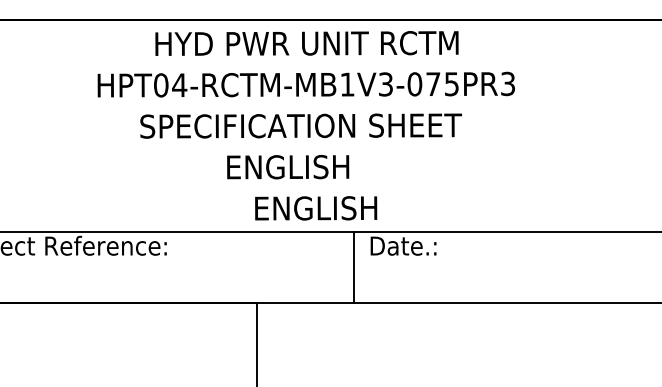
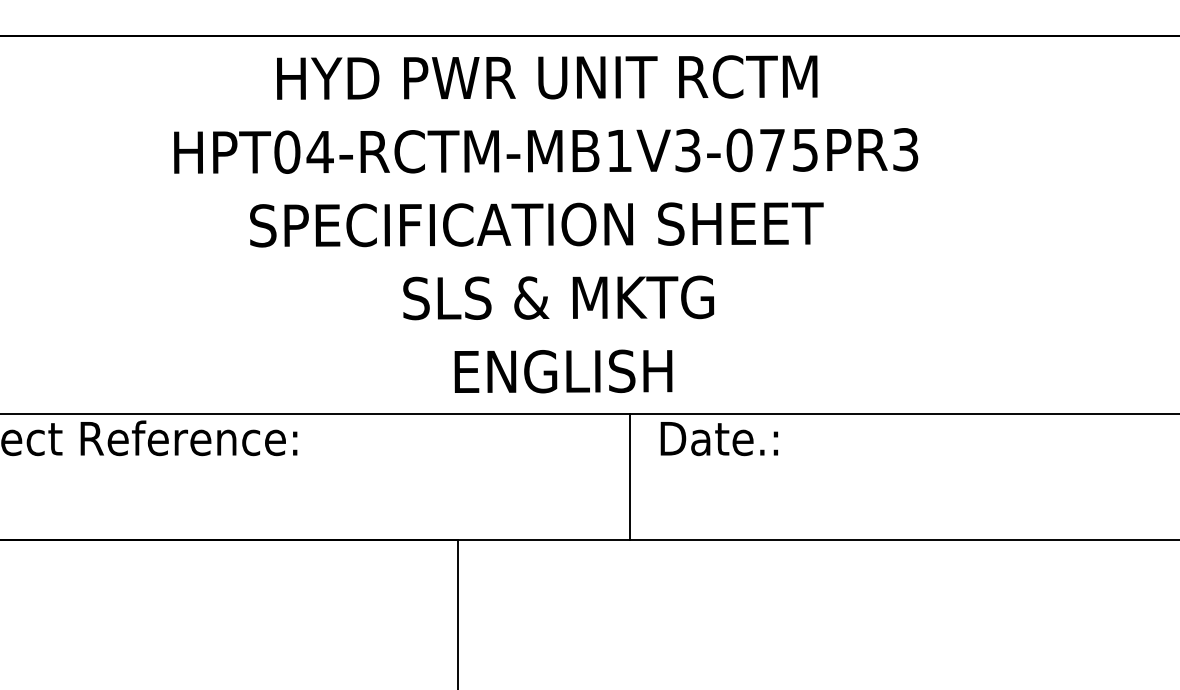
text: (313, 166) -> (558, 296), ENGLISH -> SLS & MKTG

